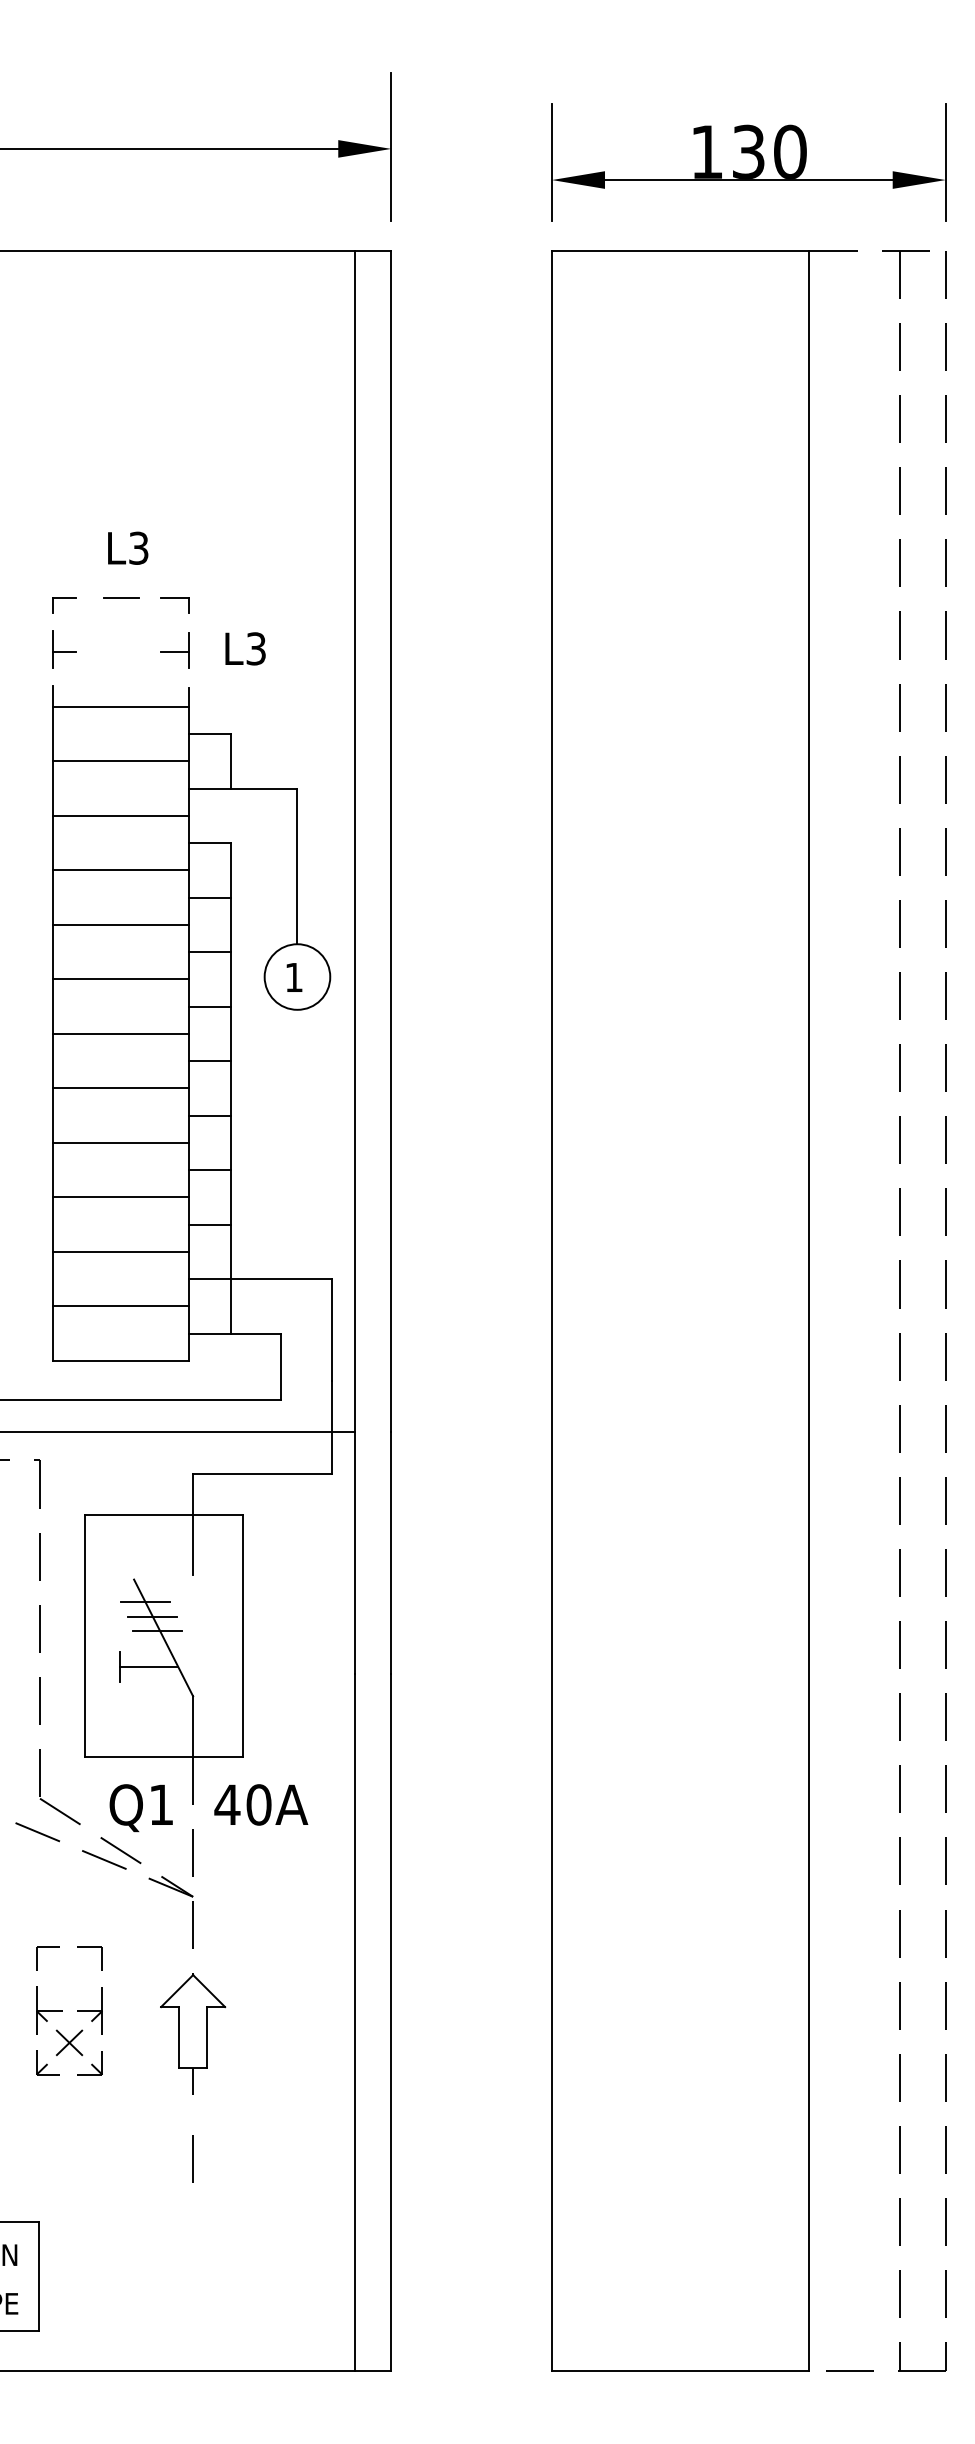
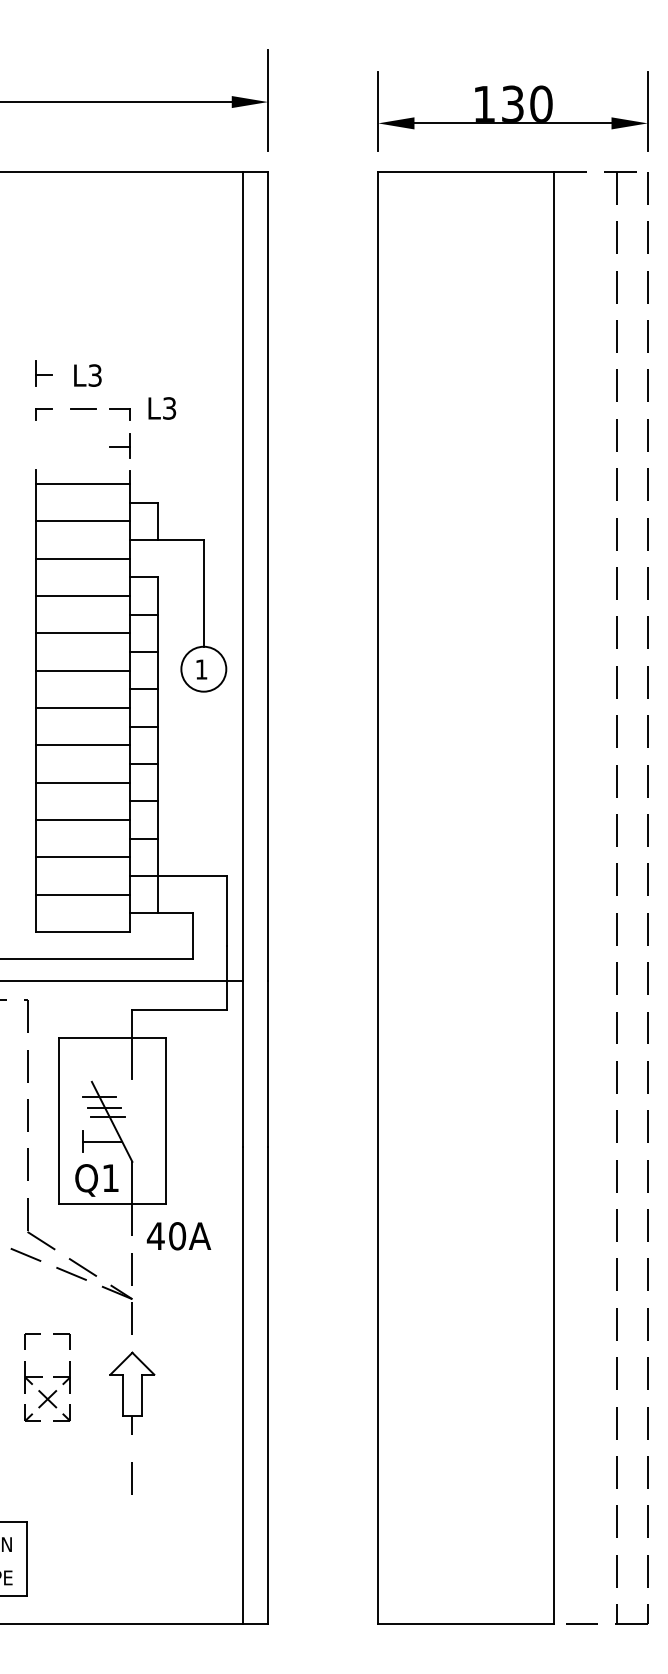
text: (245, 648) -> (162, 408), moved
part: (63, 650) -> (43, 373), moved
text: (140, 1808) -> (96, 1180), moved

